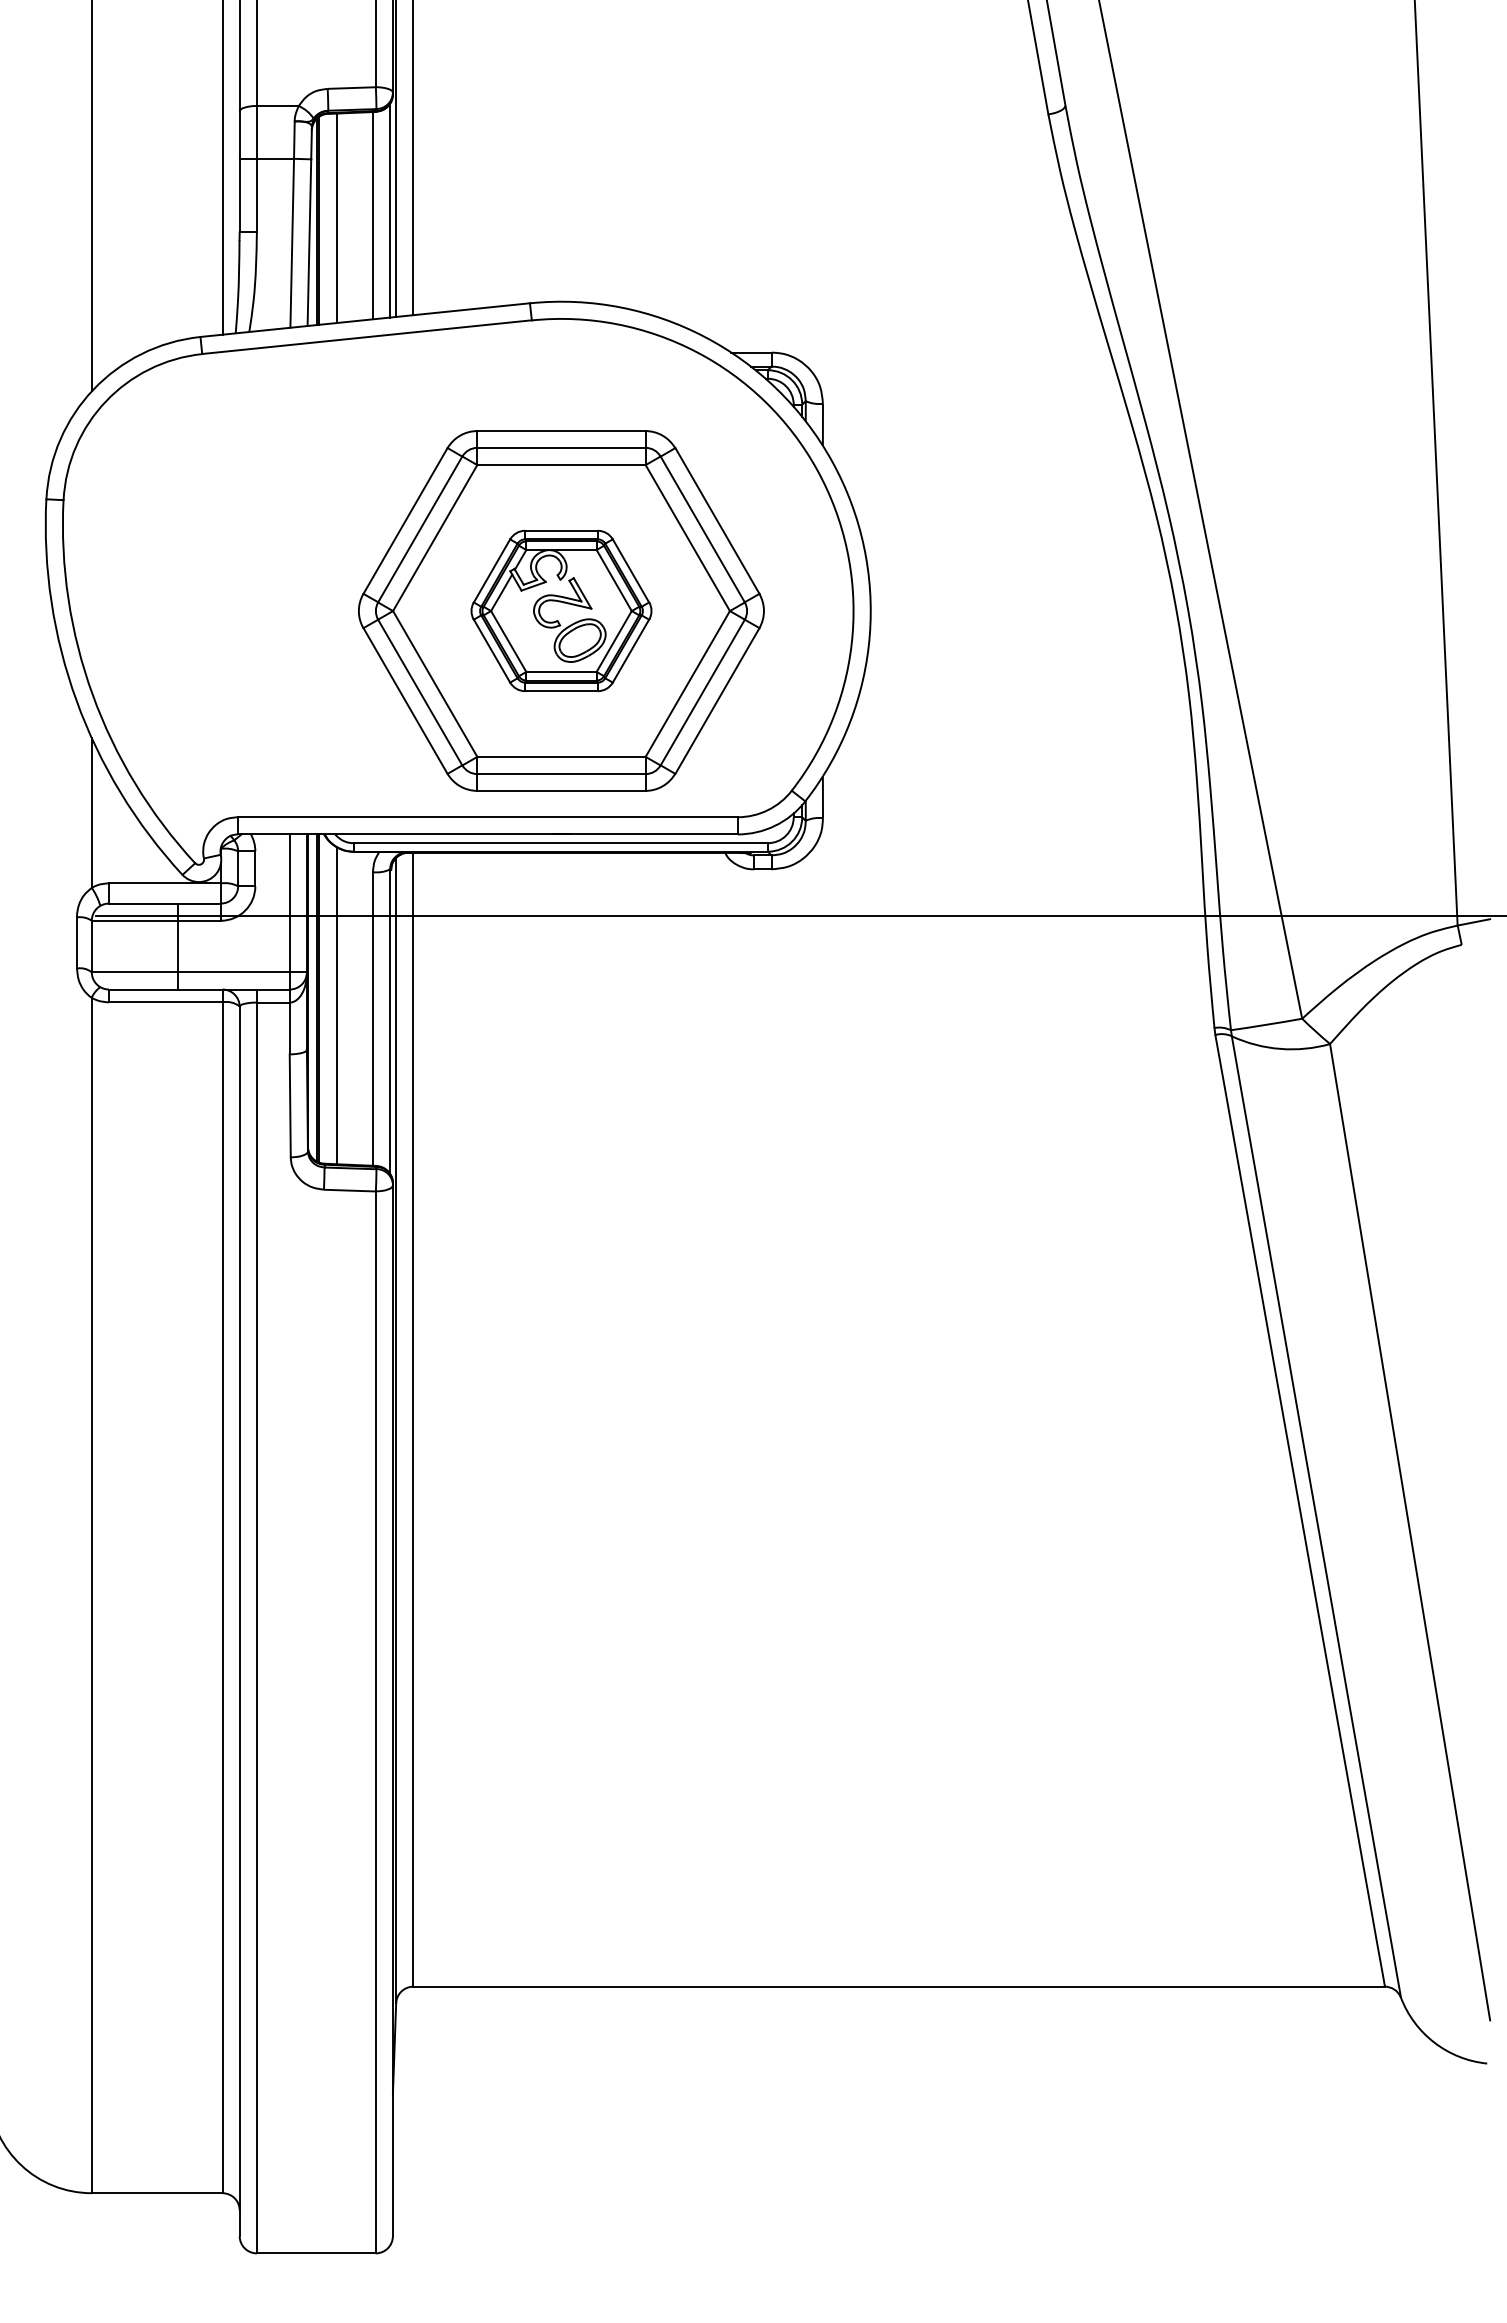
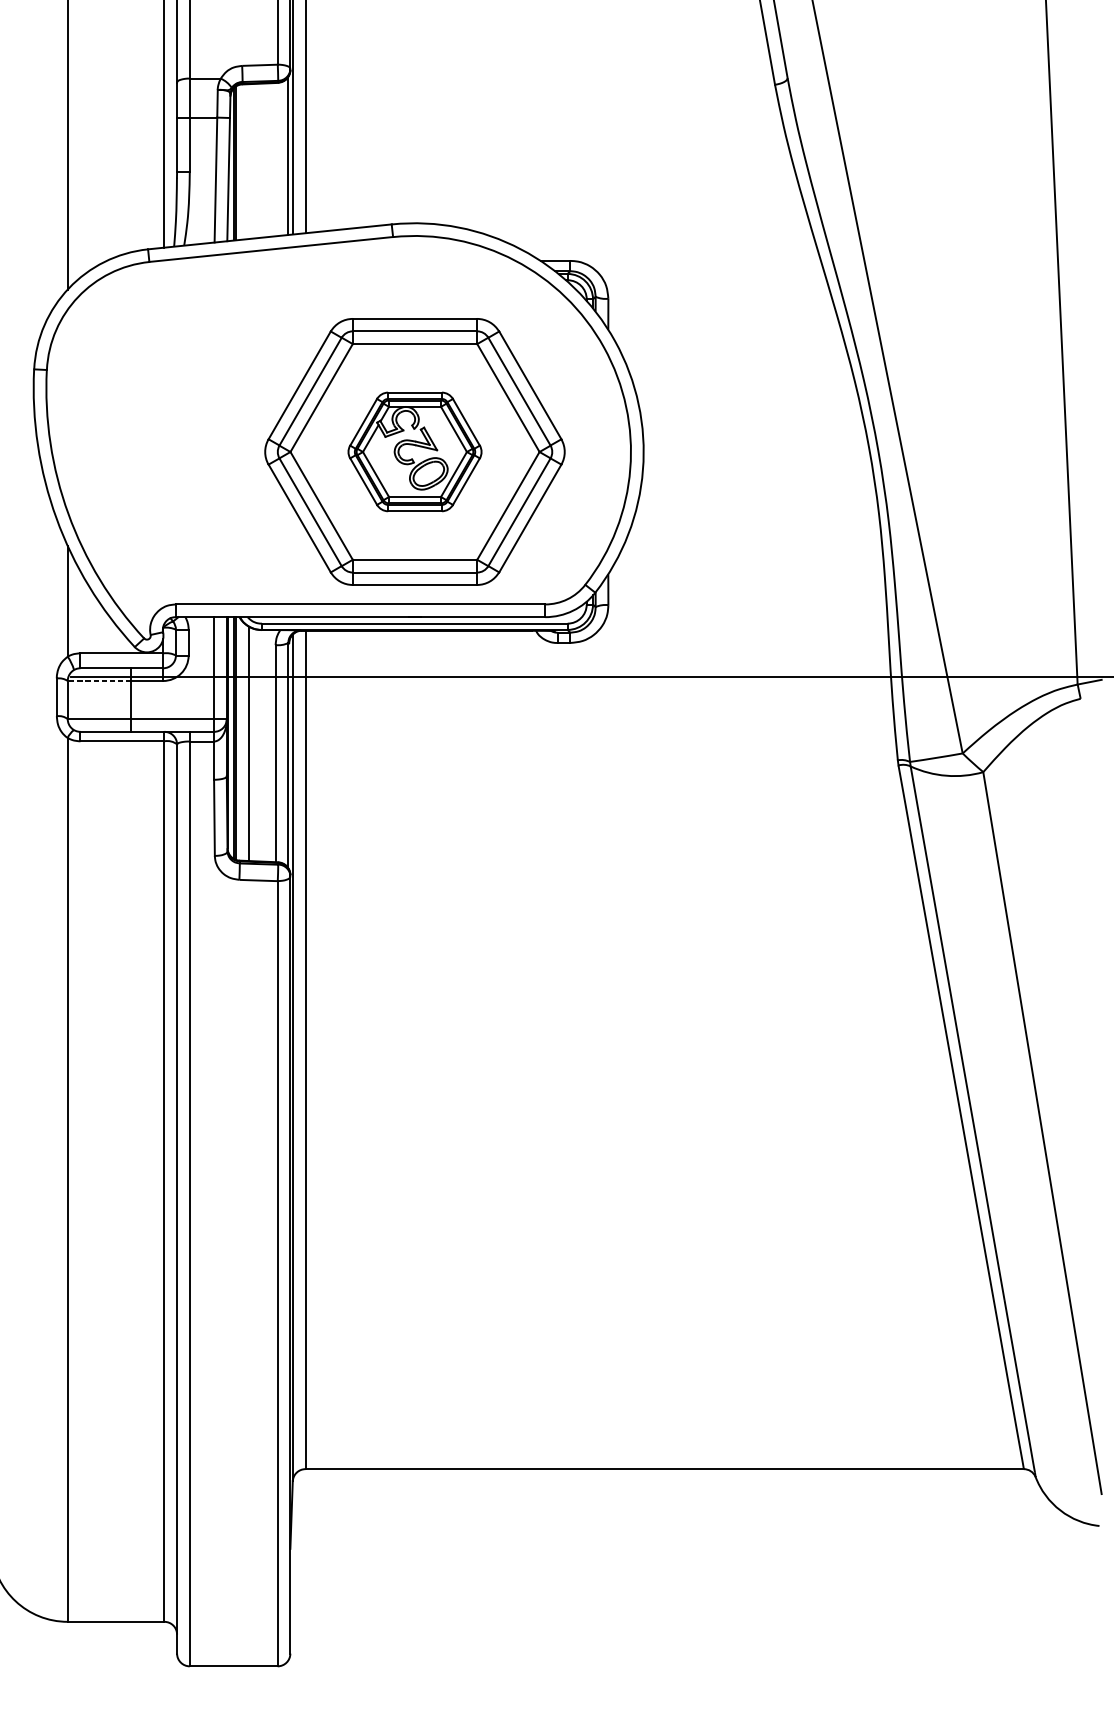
line: (372, 215) -> (275, 159), removed
line: (336, 218) -> (248, 161), removed
line: (134, 920) -> (99, 680), solid -> dashed

